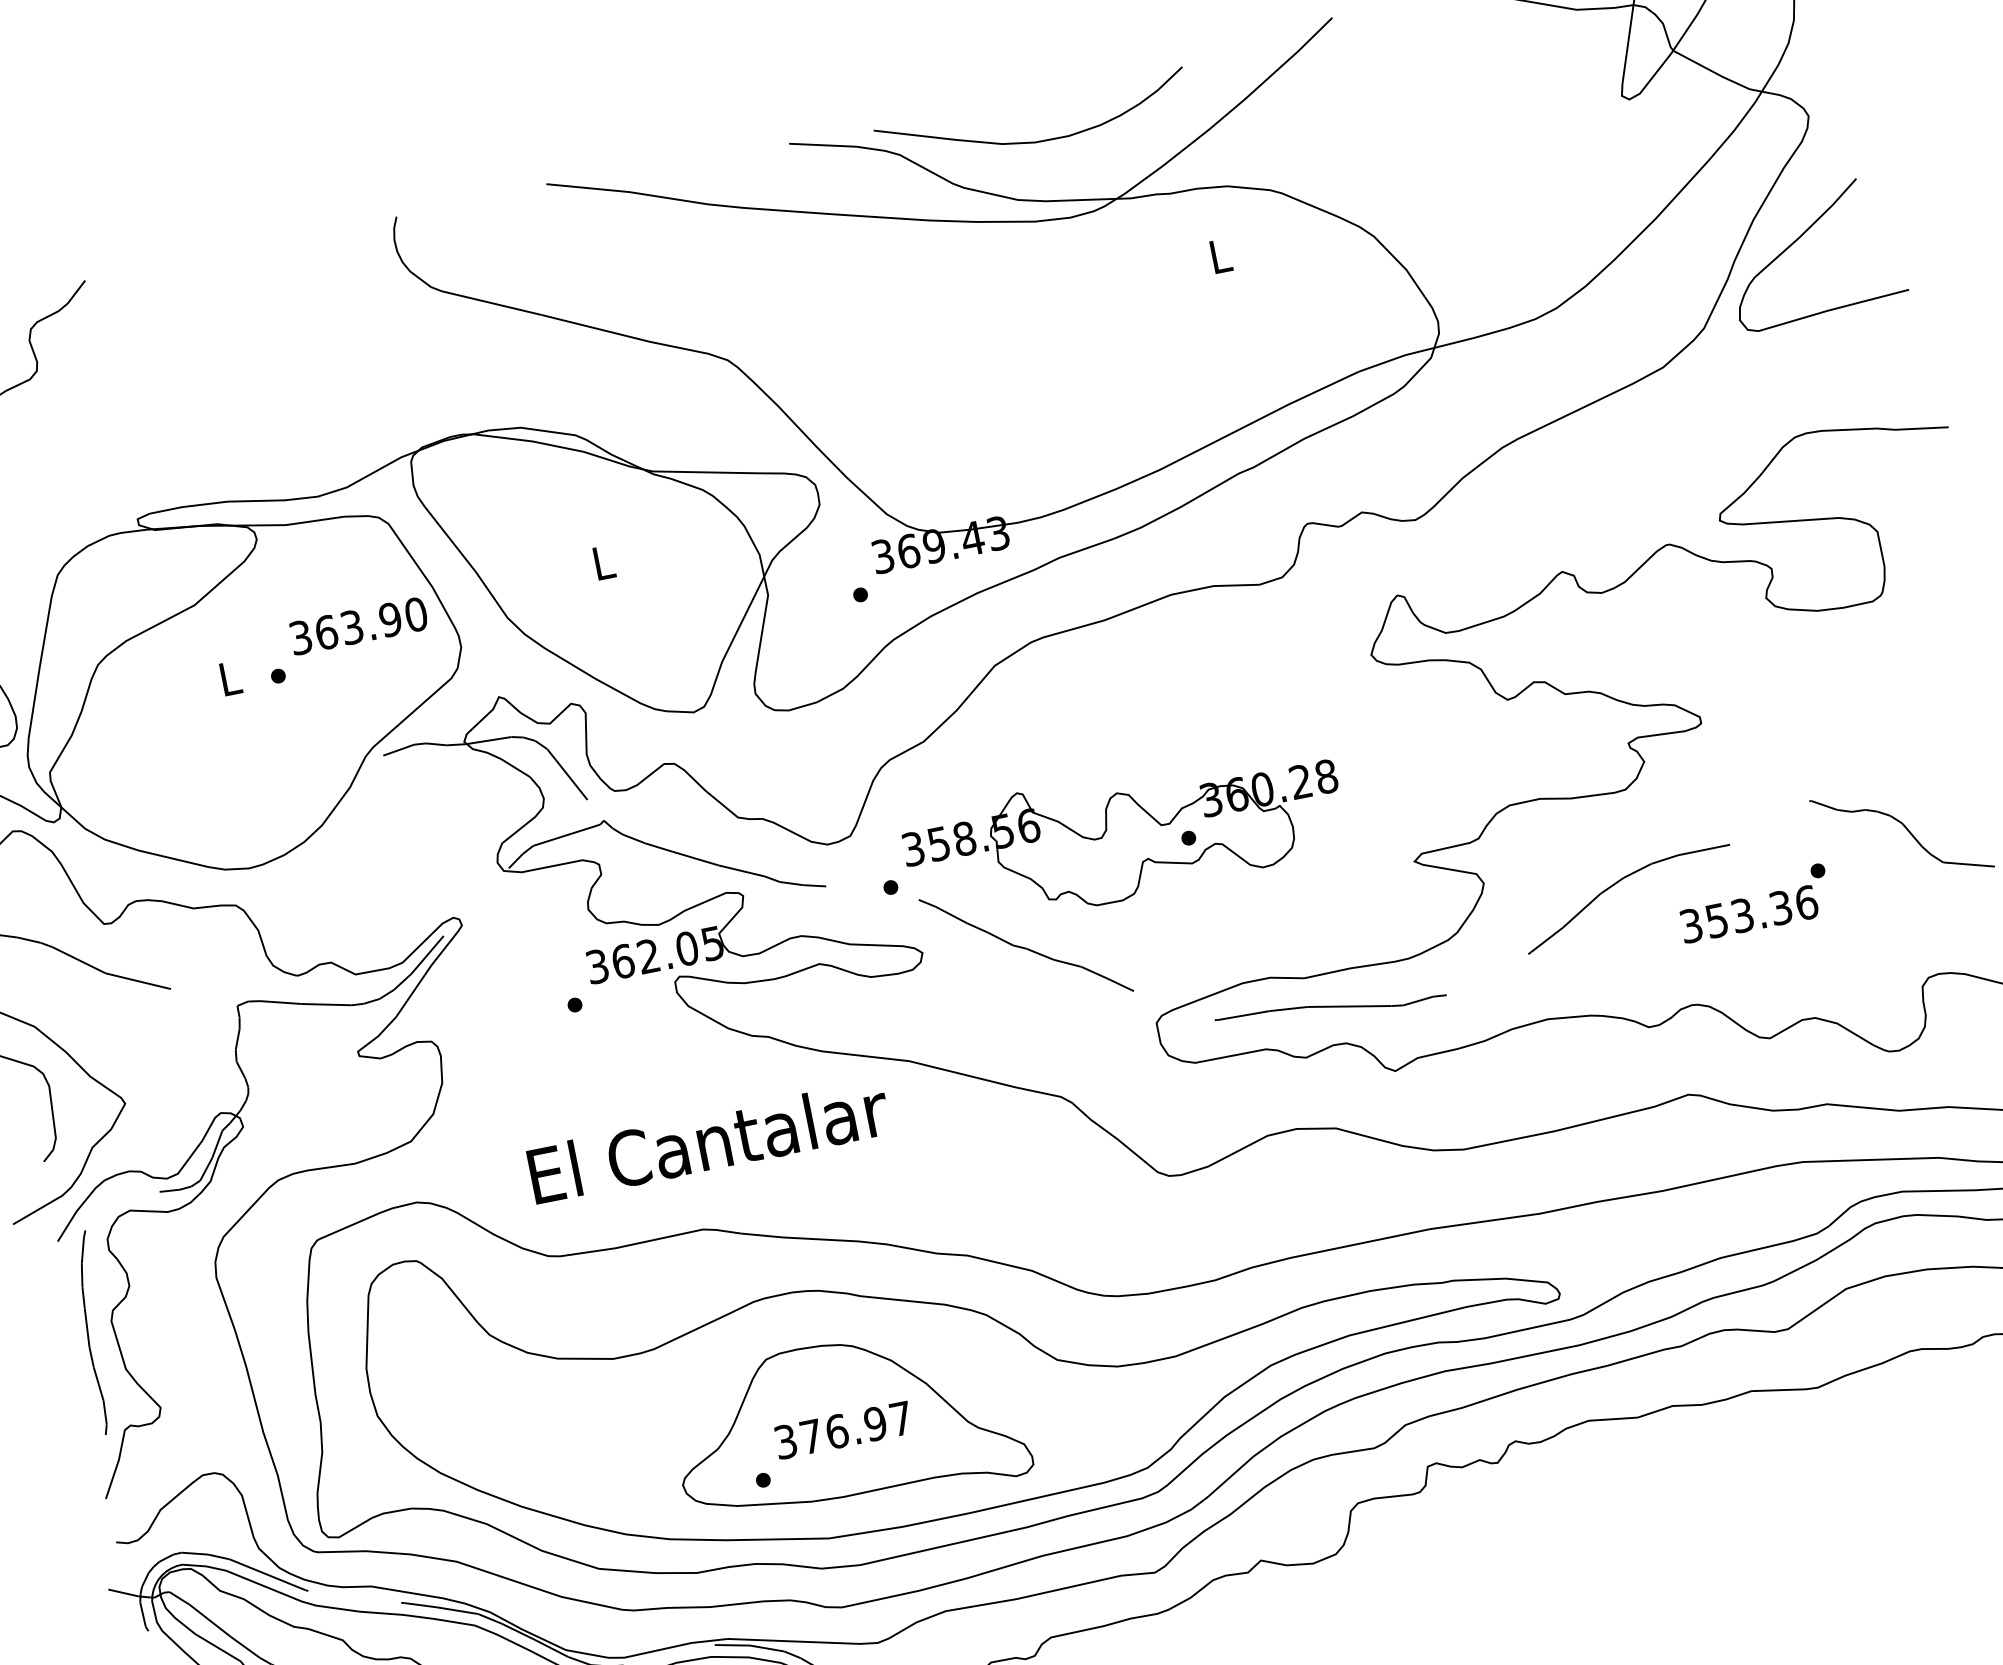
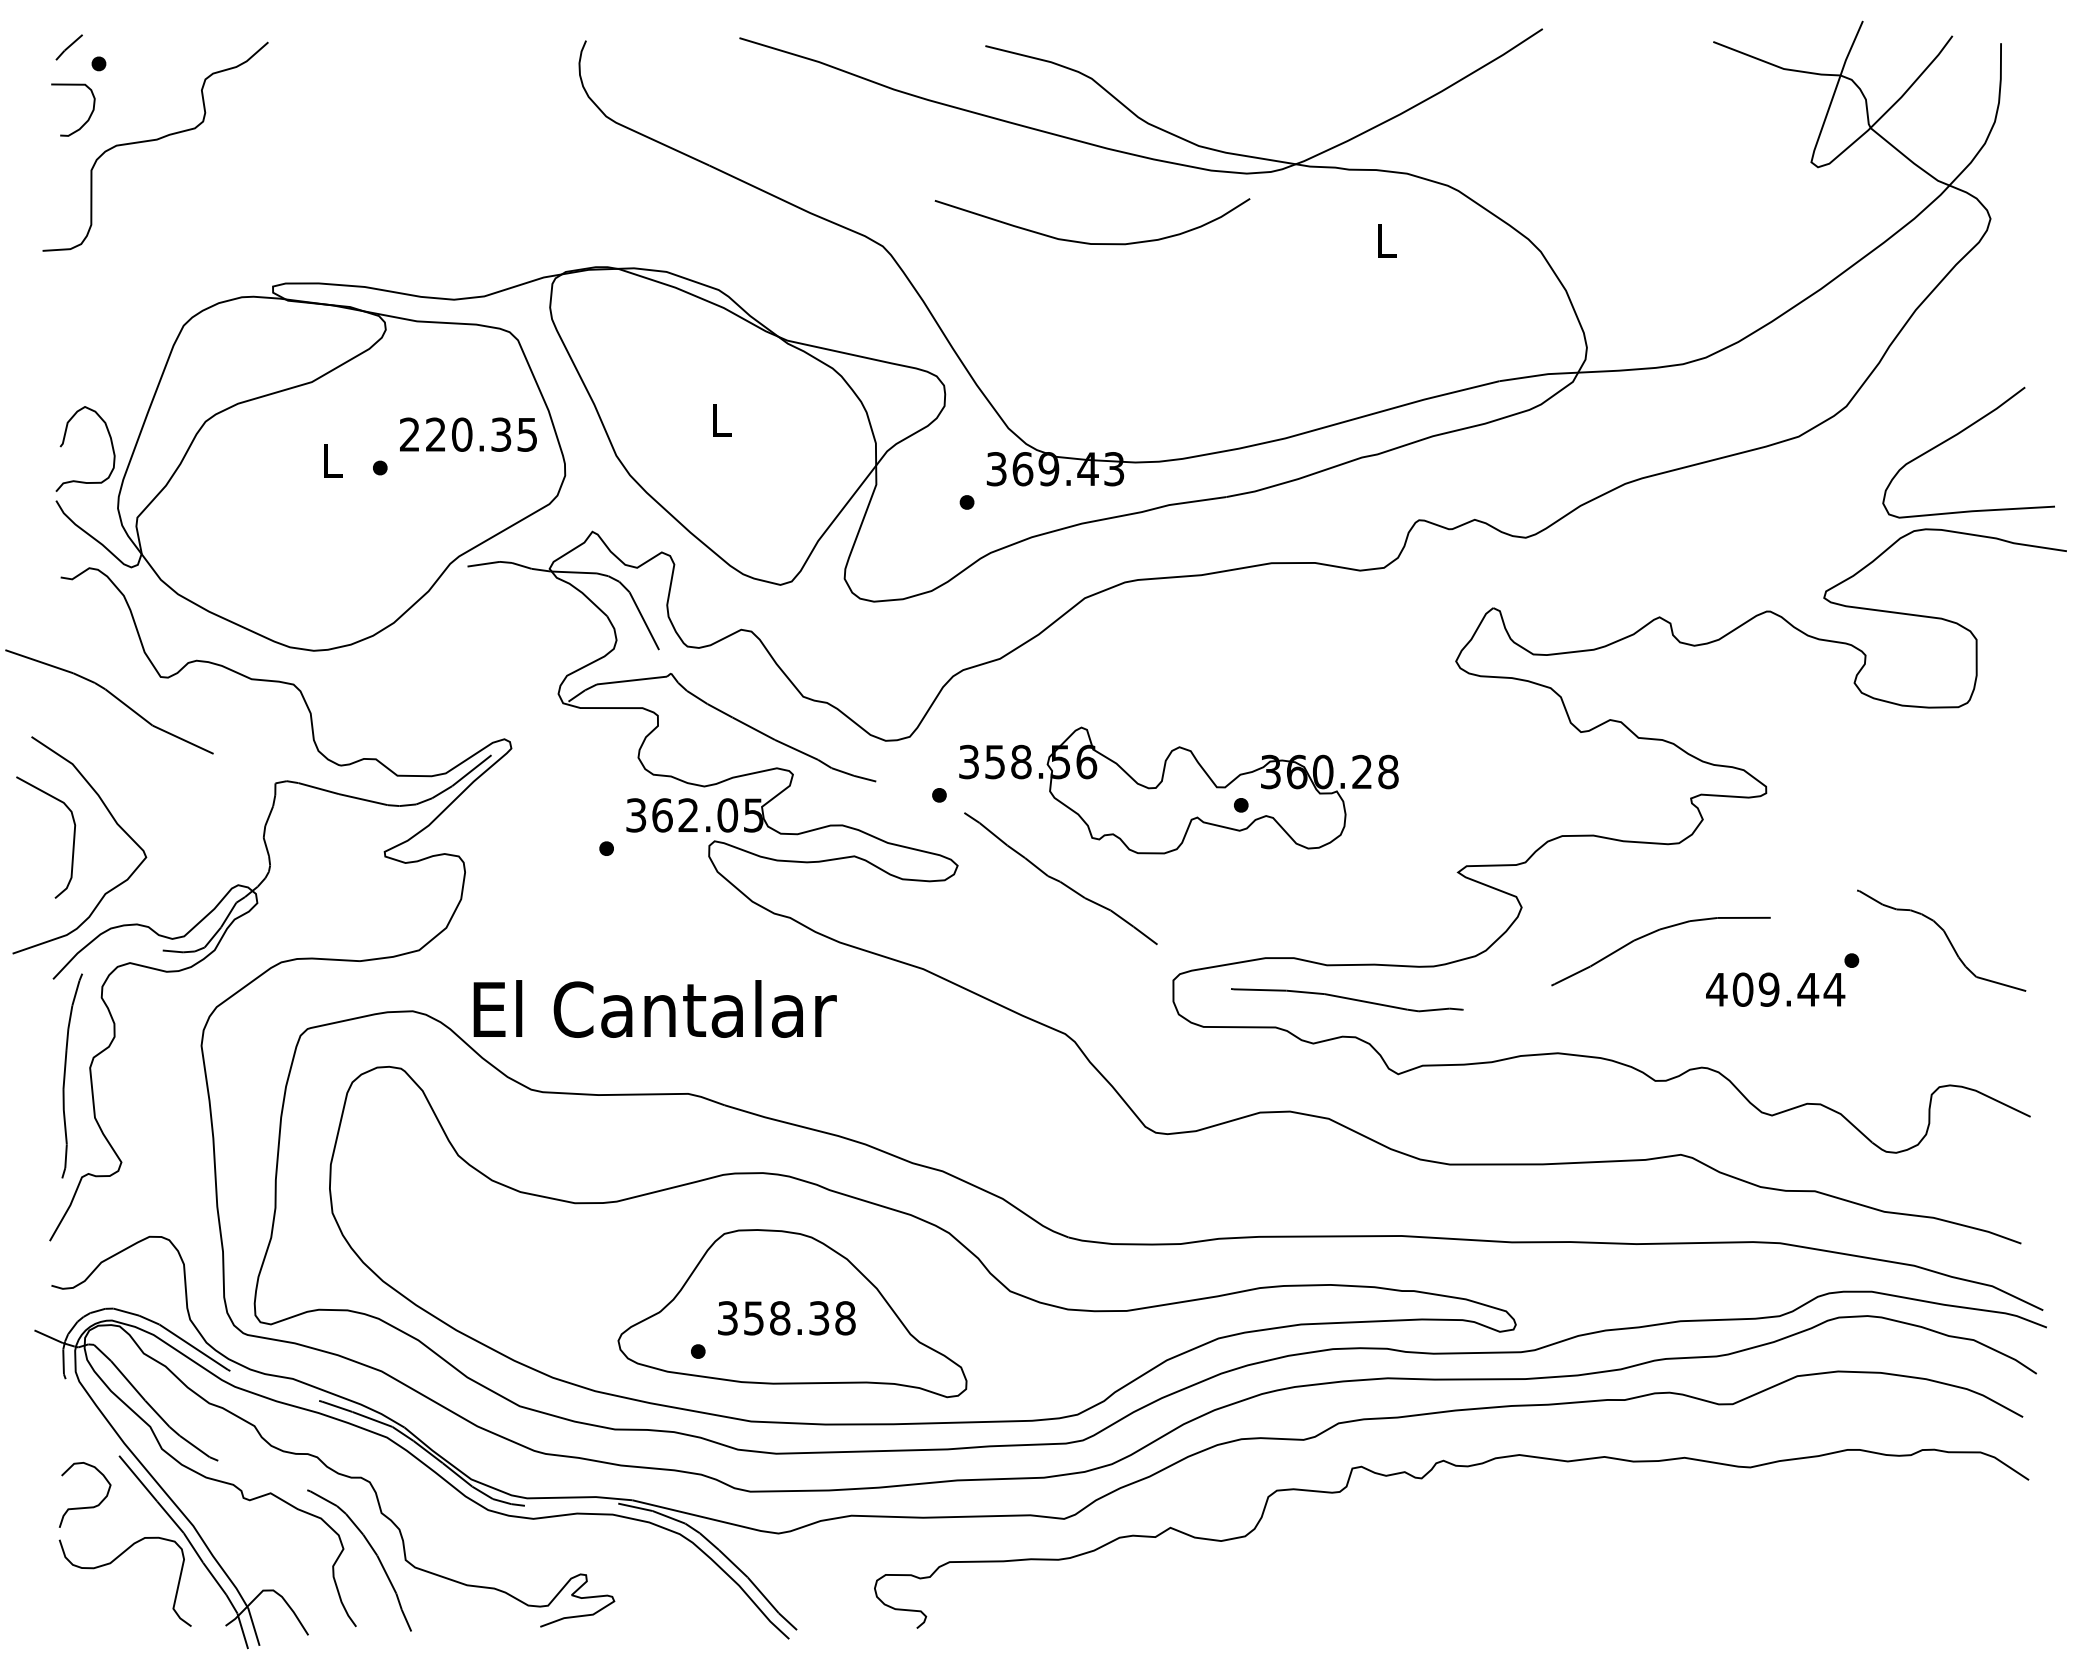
curve: (1033, 141) -> (1089, 242), moved
curve: (1799, 239) -> (1957, 435), moved
text: (358, 625) -> (468, 434), 363.90 -> 220.35
text: (1748, 914) -> (1775, 989), 353.36 -> 409.44
text: (708, 1141) -> (654, 1008), moved
text: (856, 1427) -> (799, 1318), 376.97 -> 358.38

